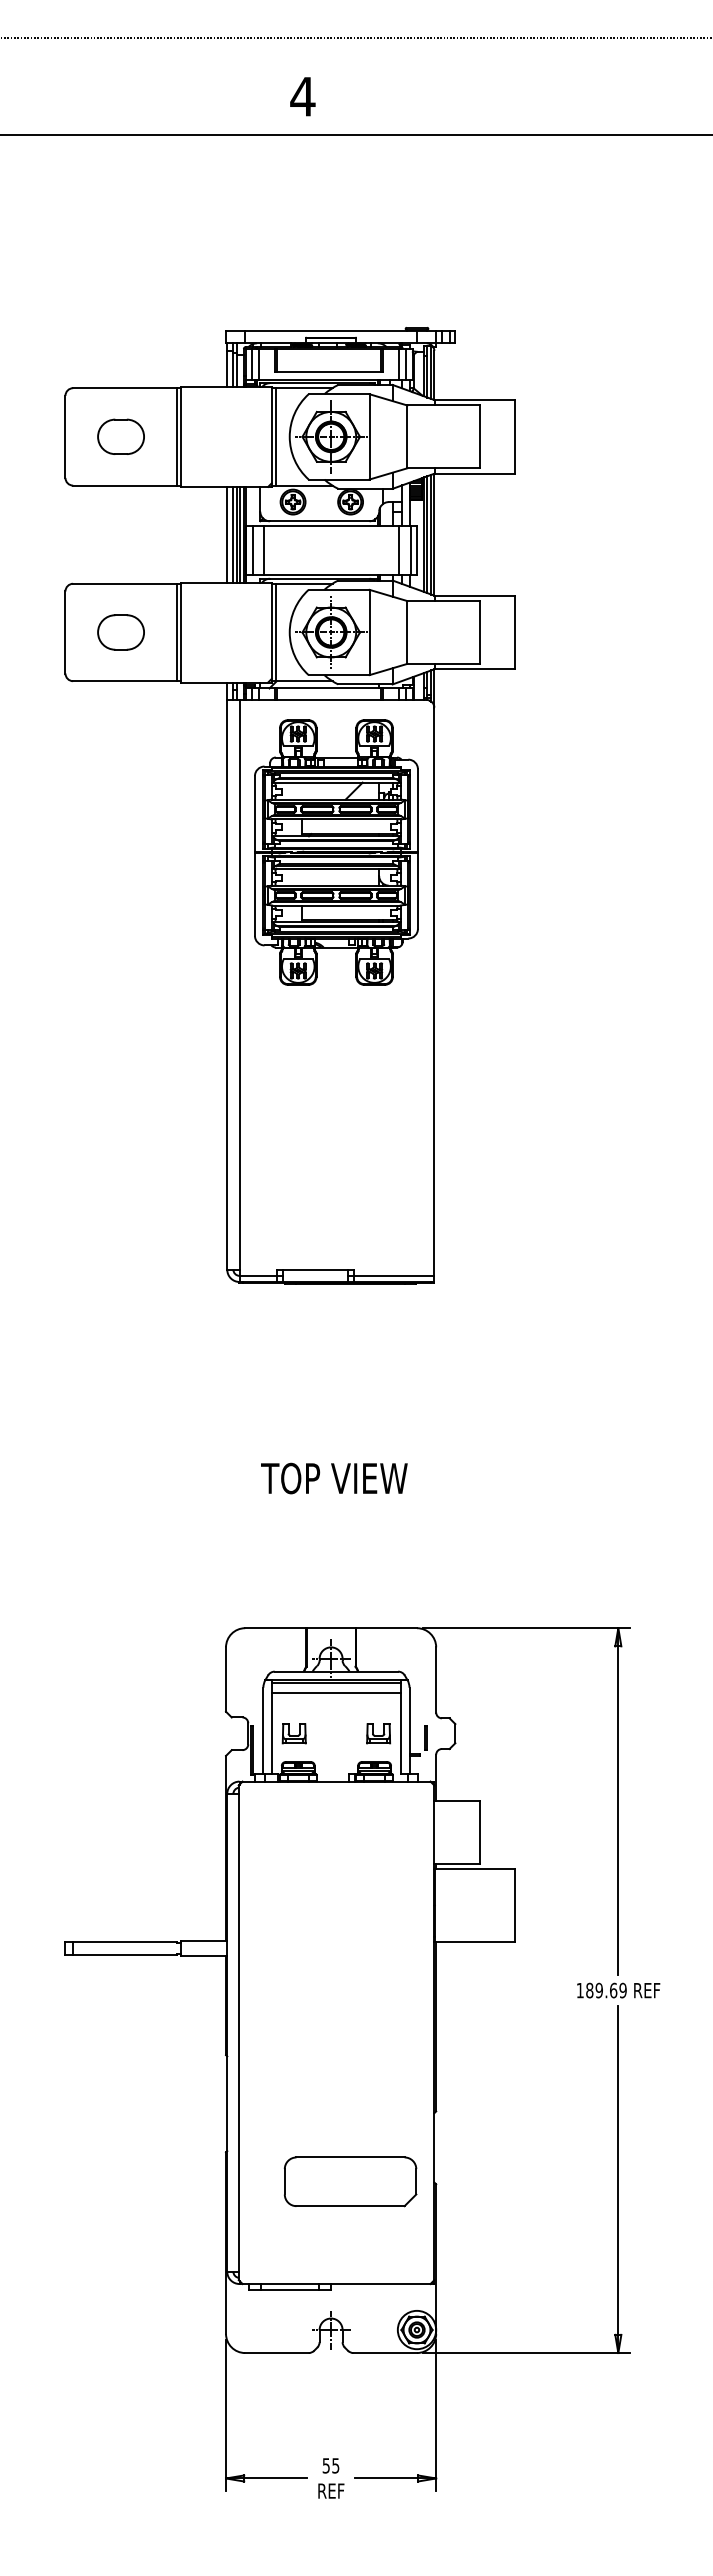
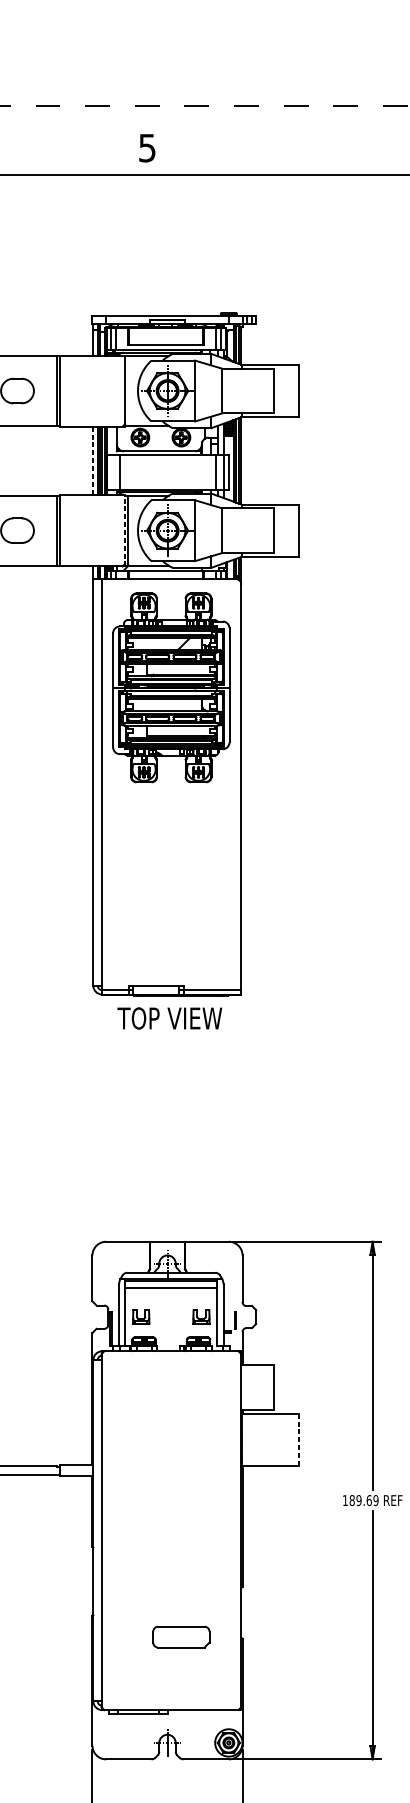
text: (302, 96) -> (147, 147), 4 -> 5
line: (275, 436) -> (127, 390), removed
line: (227, 534) -> (93, 460), solid -> dashed
line: (252, 550) -> (111, 472), removed
line: (271, 632) -> (124, 530), solid -> dashed
text: (334, 1478) -> (169, 1018), moved
line: (515, 1905) -> (299, 1439), solid -> dashed
part: (350, 2181) -> (181, 1636), size x0.6

